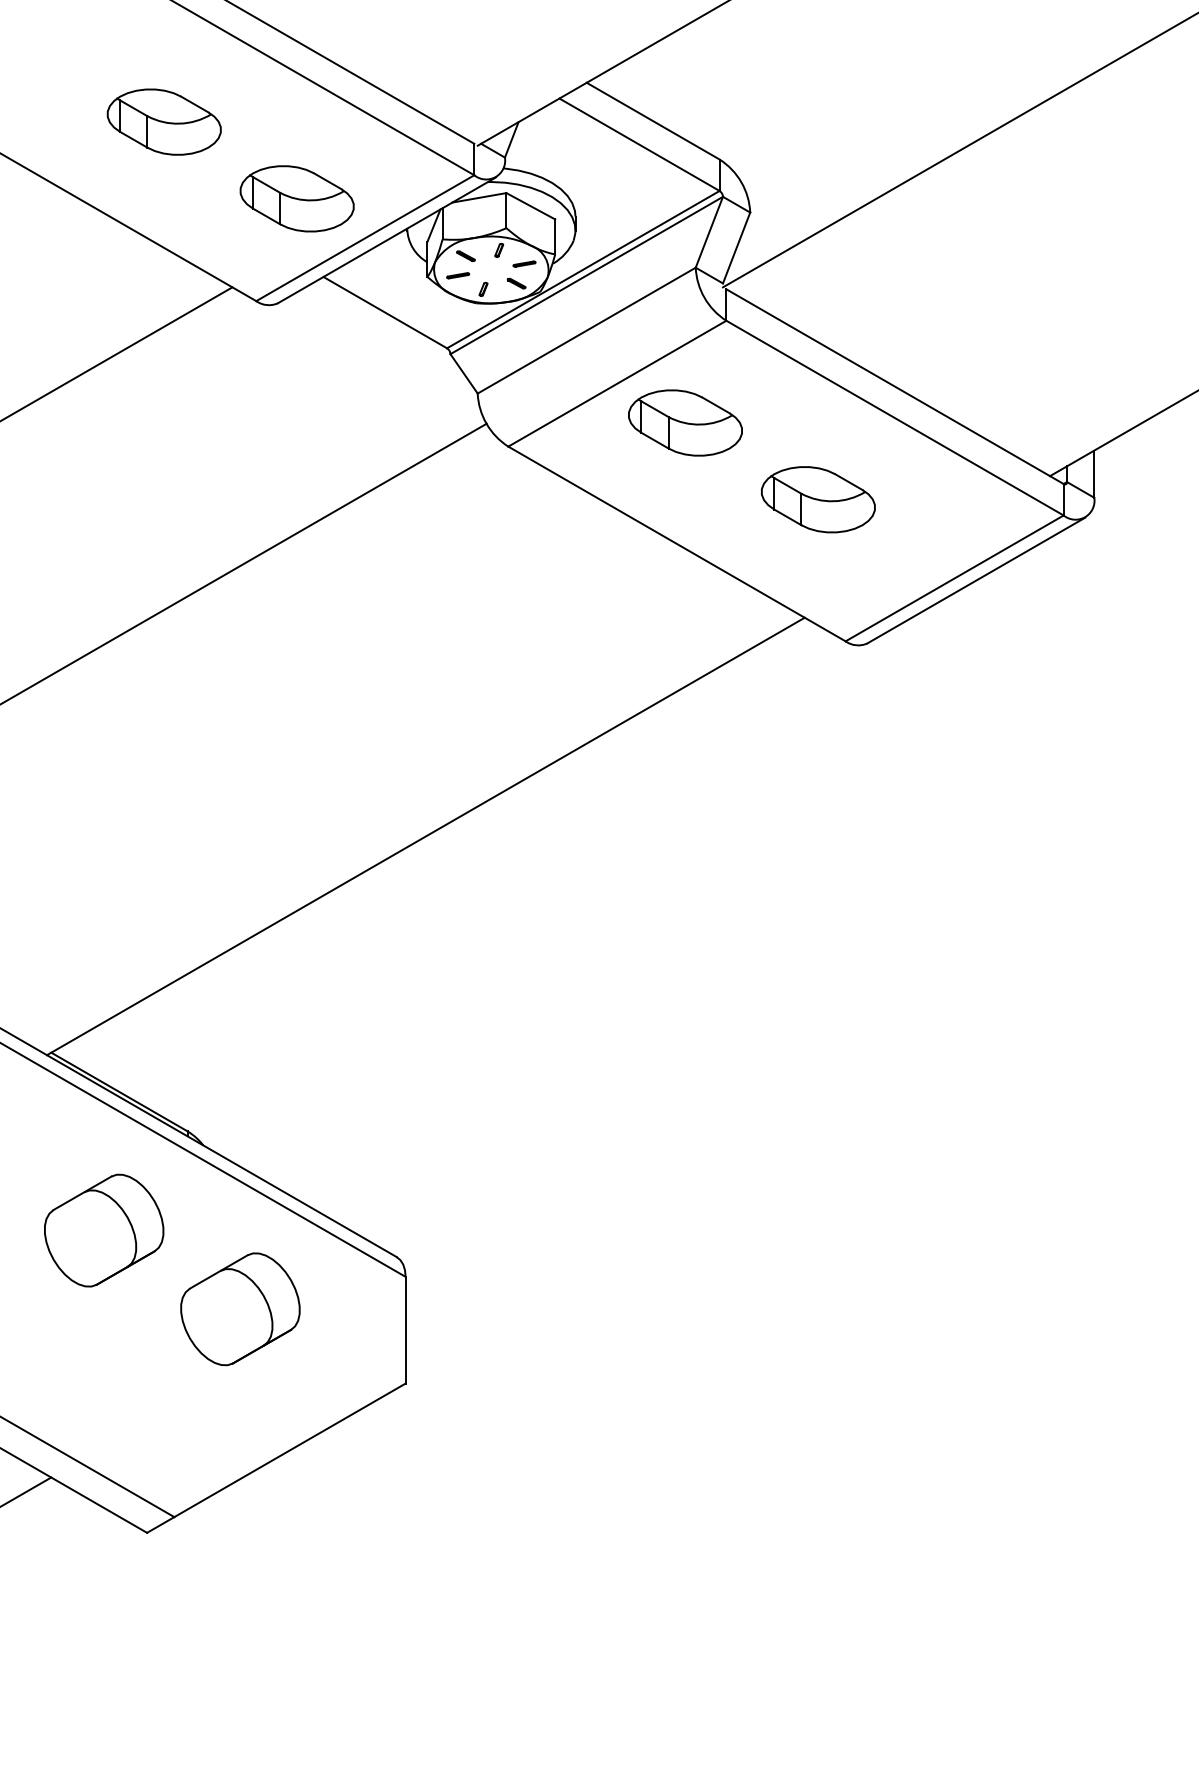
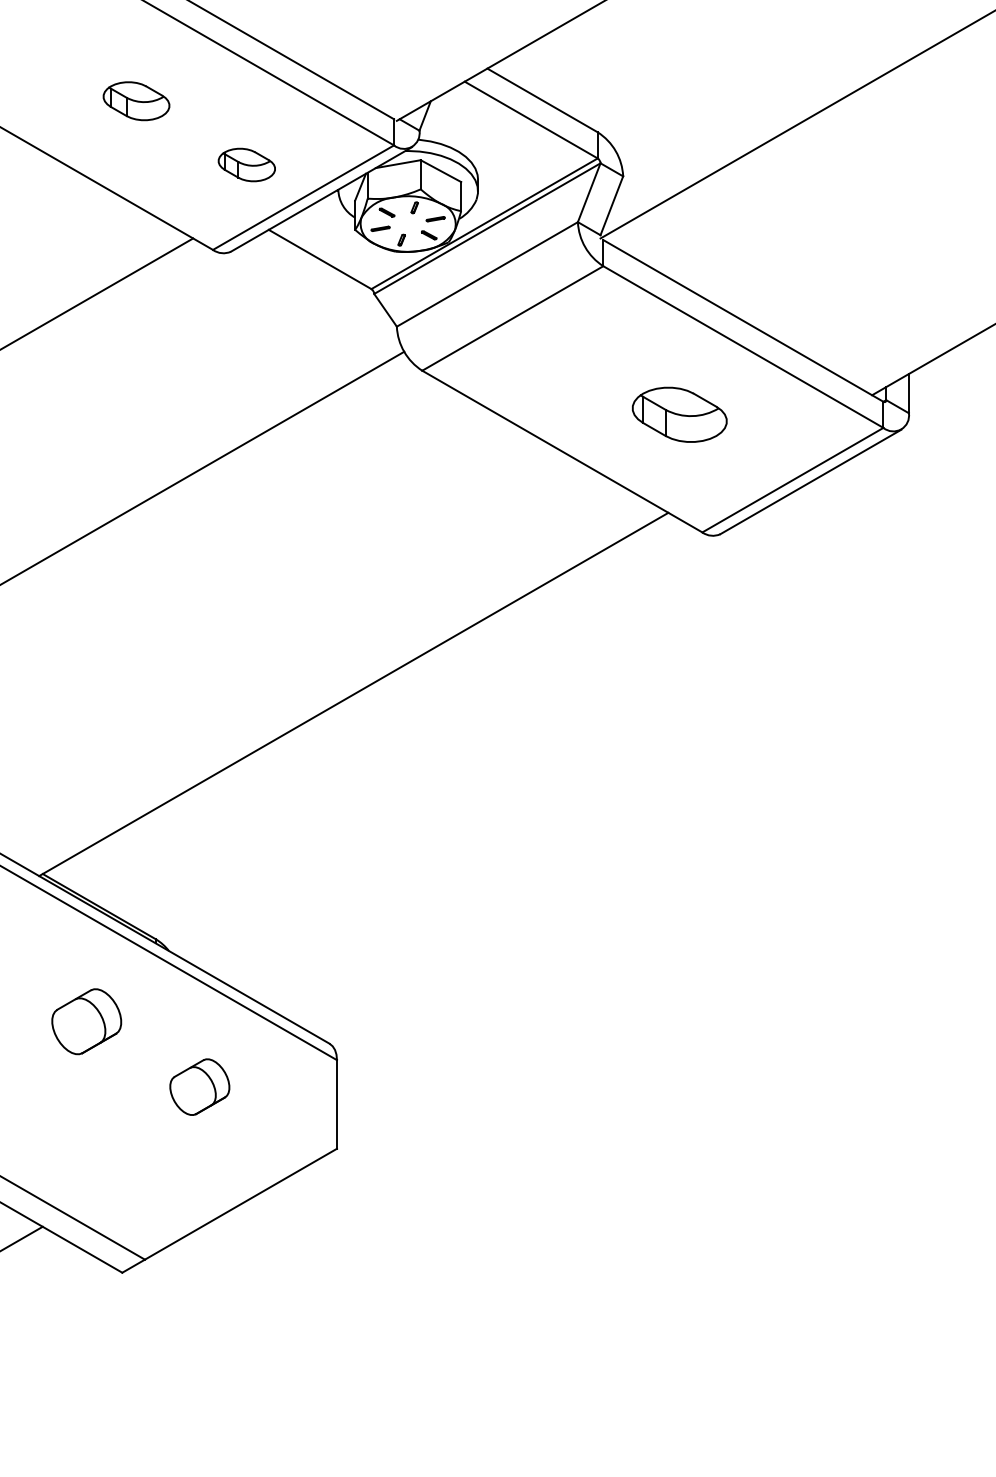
part: (163, 121) -> (135, 100), size x0.7
part: (296, 198) -> (246, 164), size x0.6
part: (685, 422) -> (569, 350), removed
part: (104, 1230) -> (86, 1021), size x0.7
part: (240, 1309) -> (199, 1087), size x0.6

